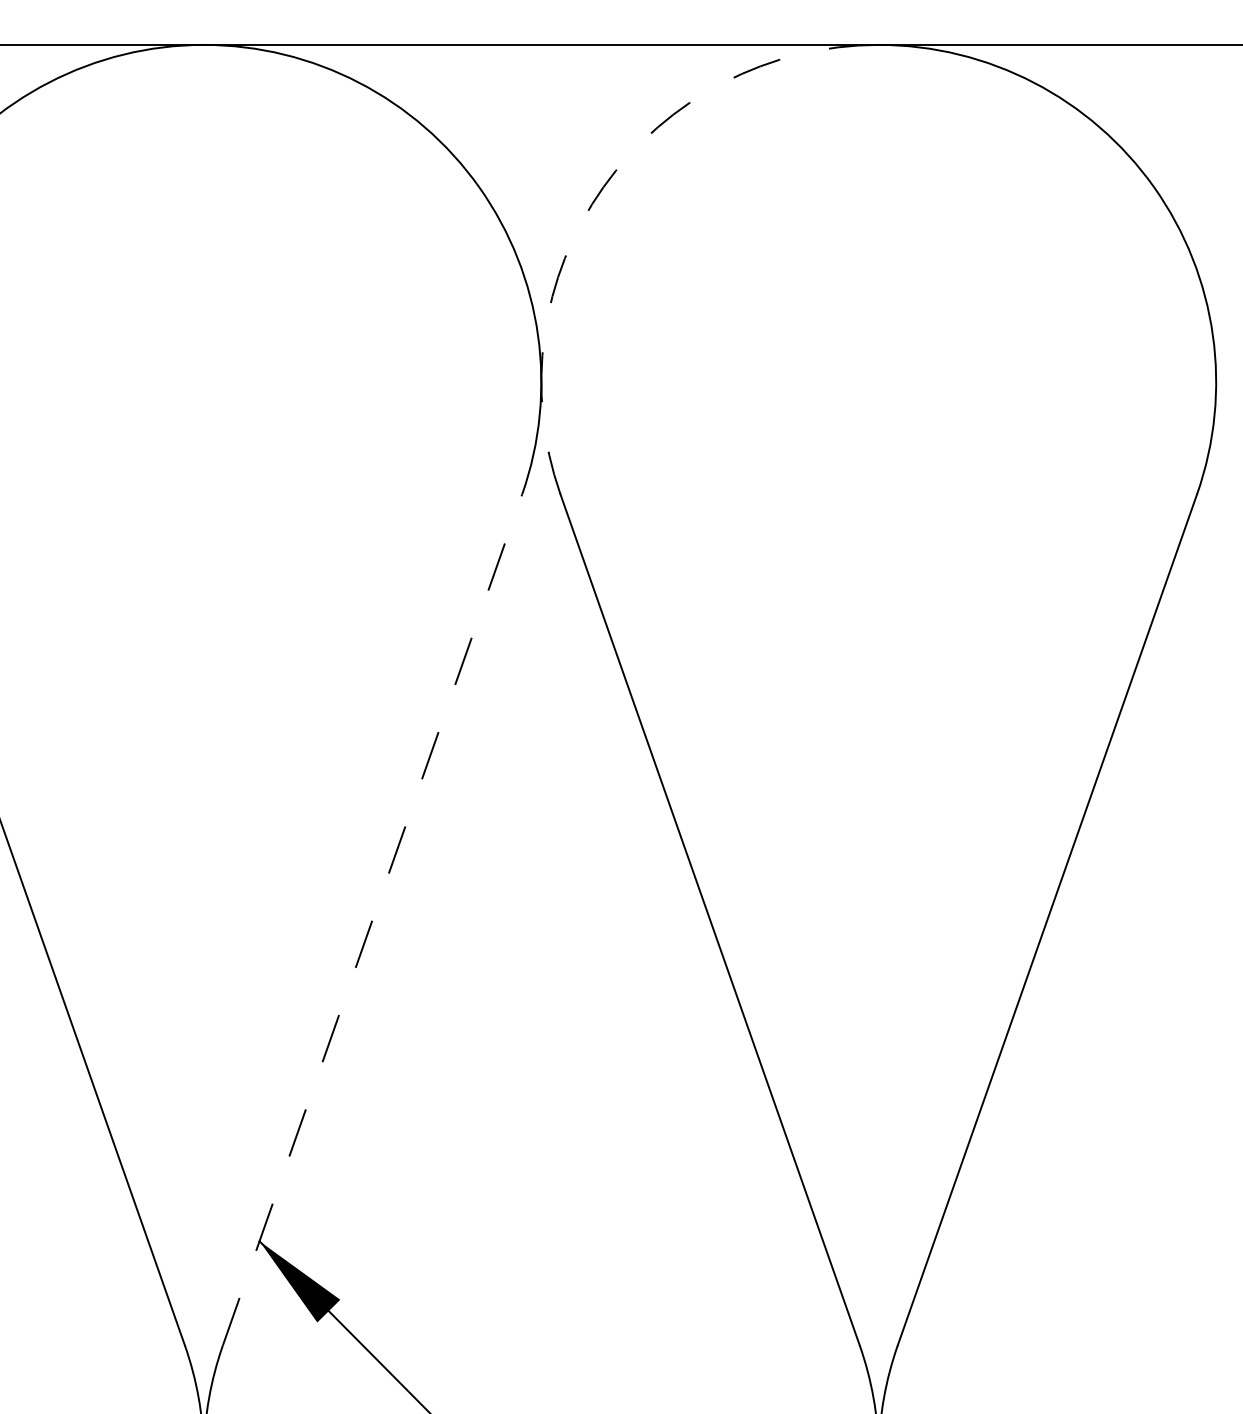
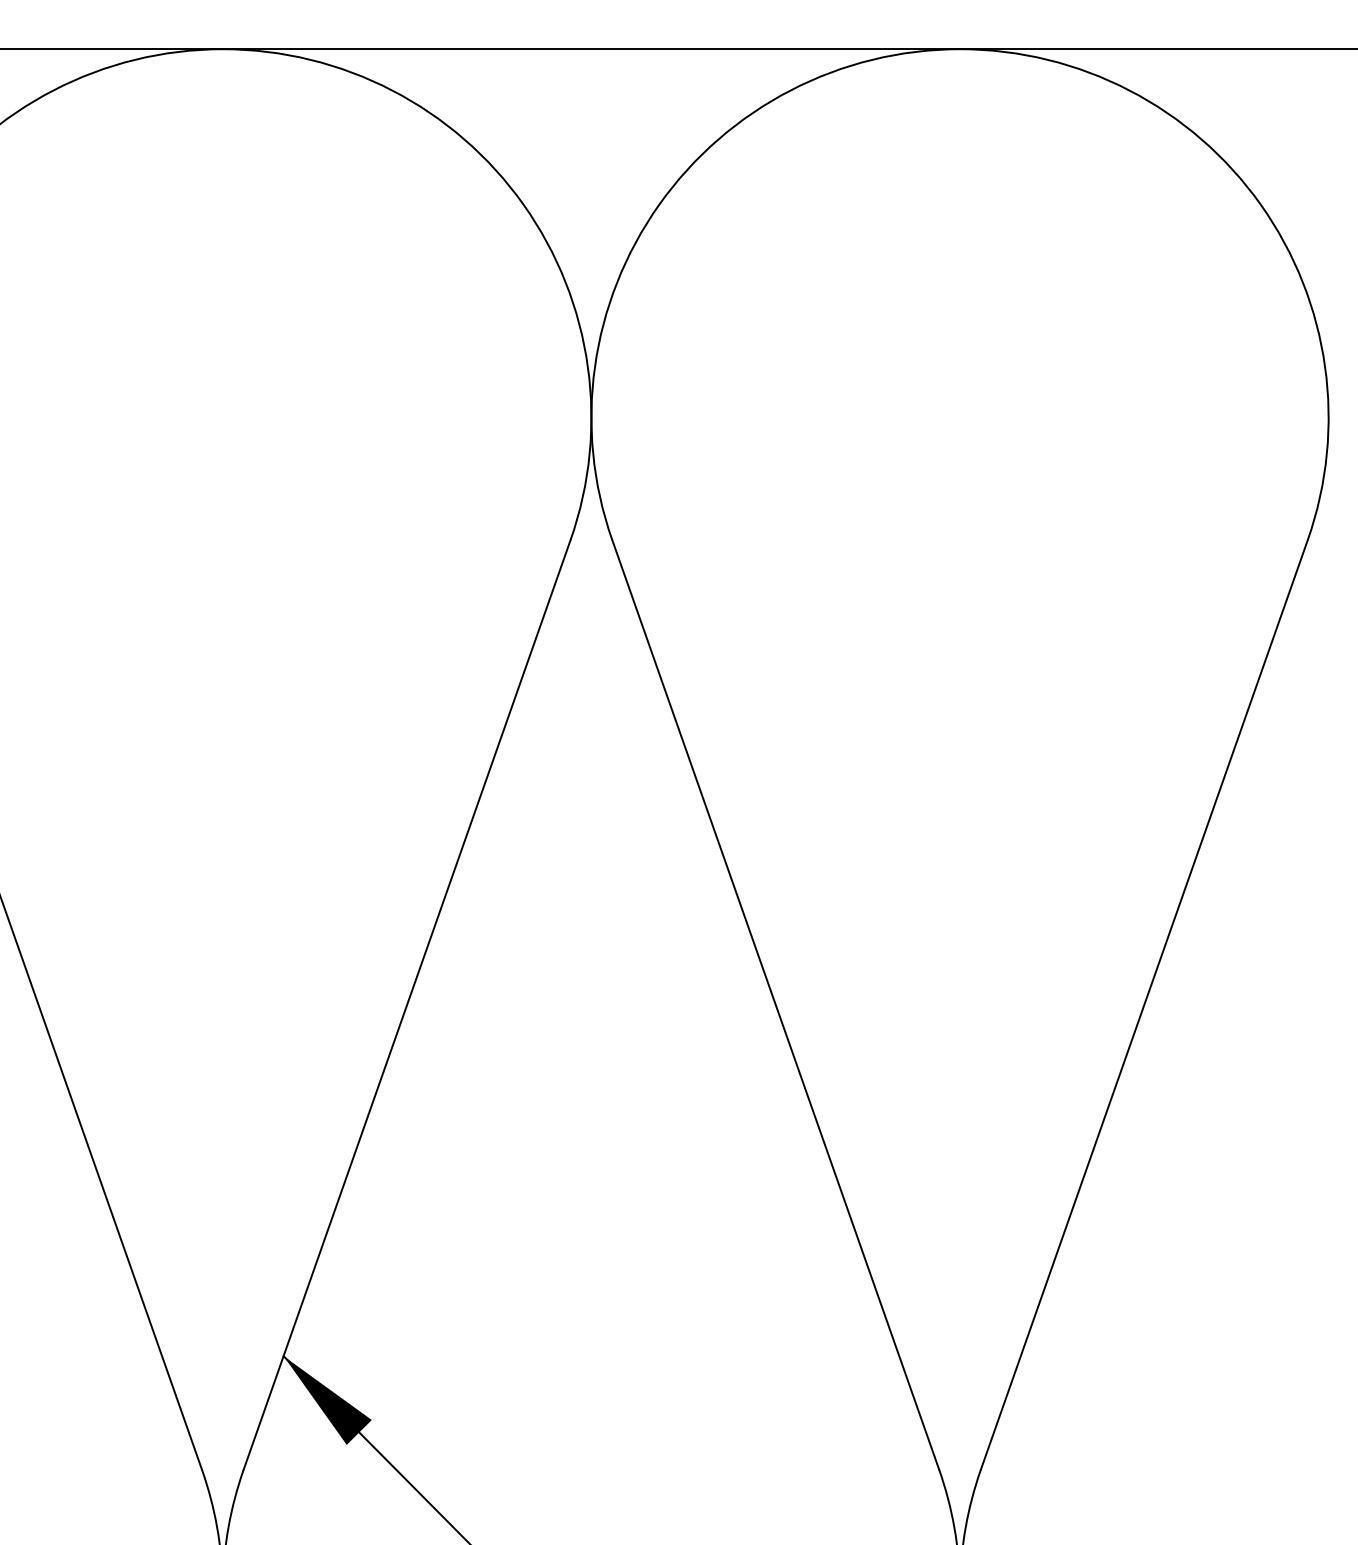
arc: (603, 187) -> (659, 204), dashed -> solid
line: (372, 919) -> (406, 1004), dashed -> solid

